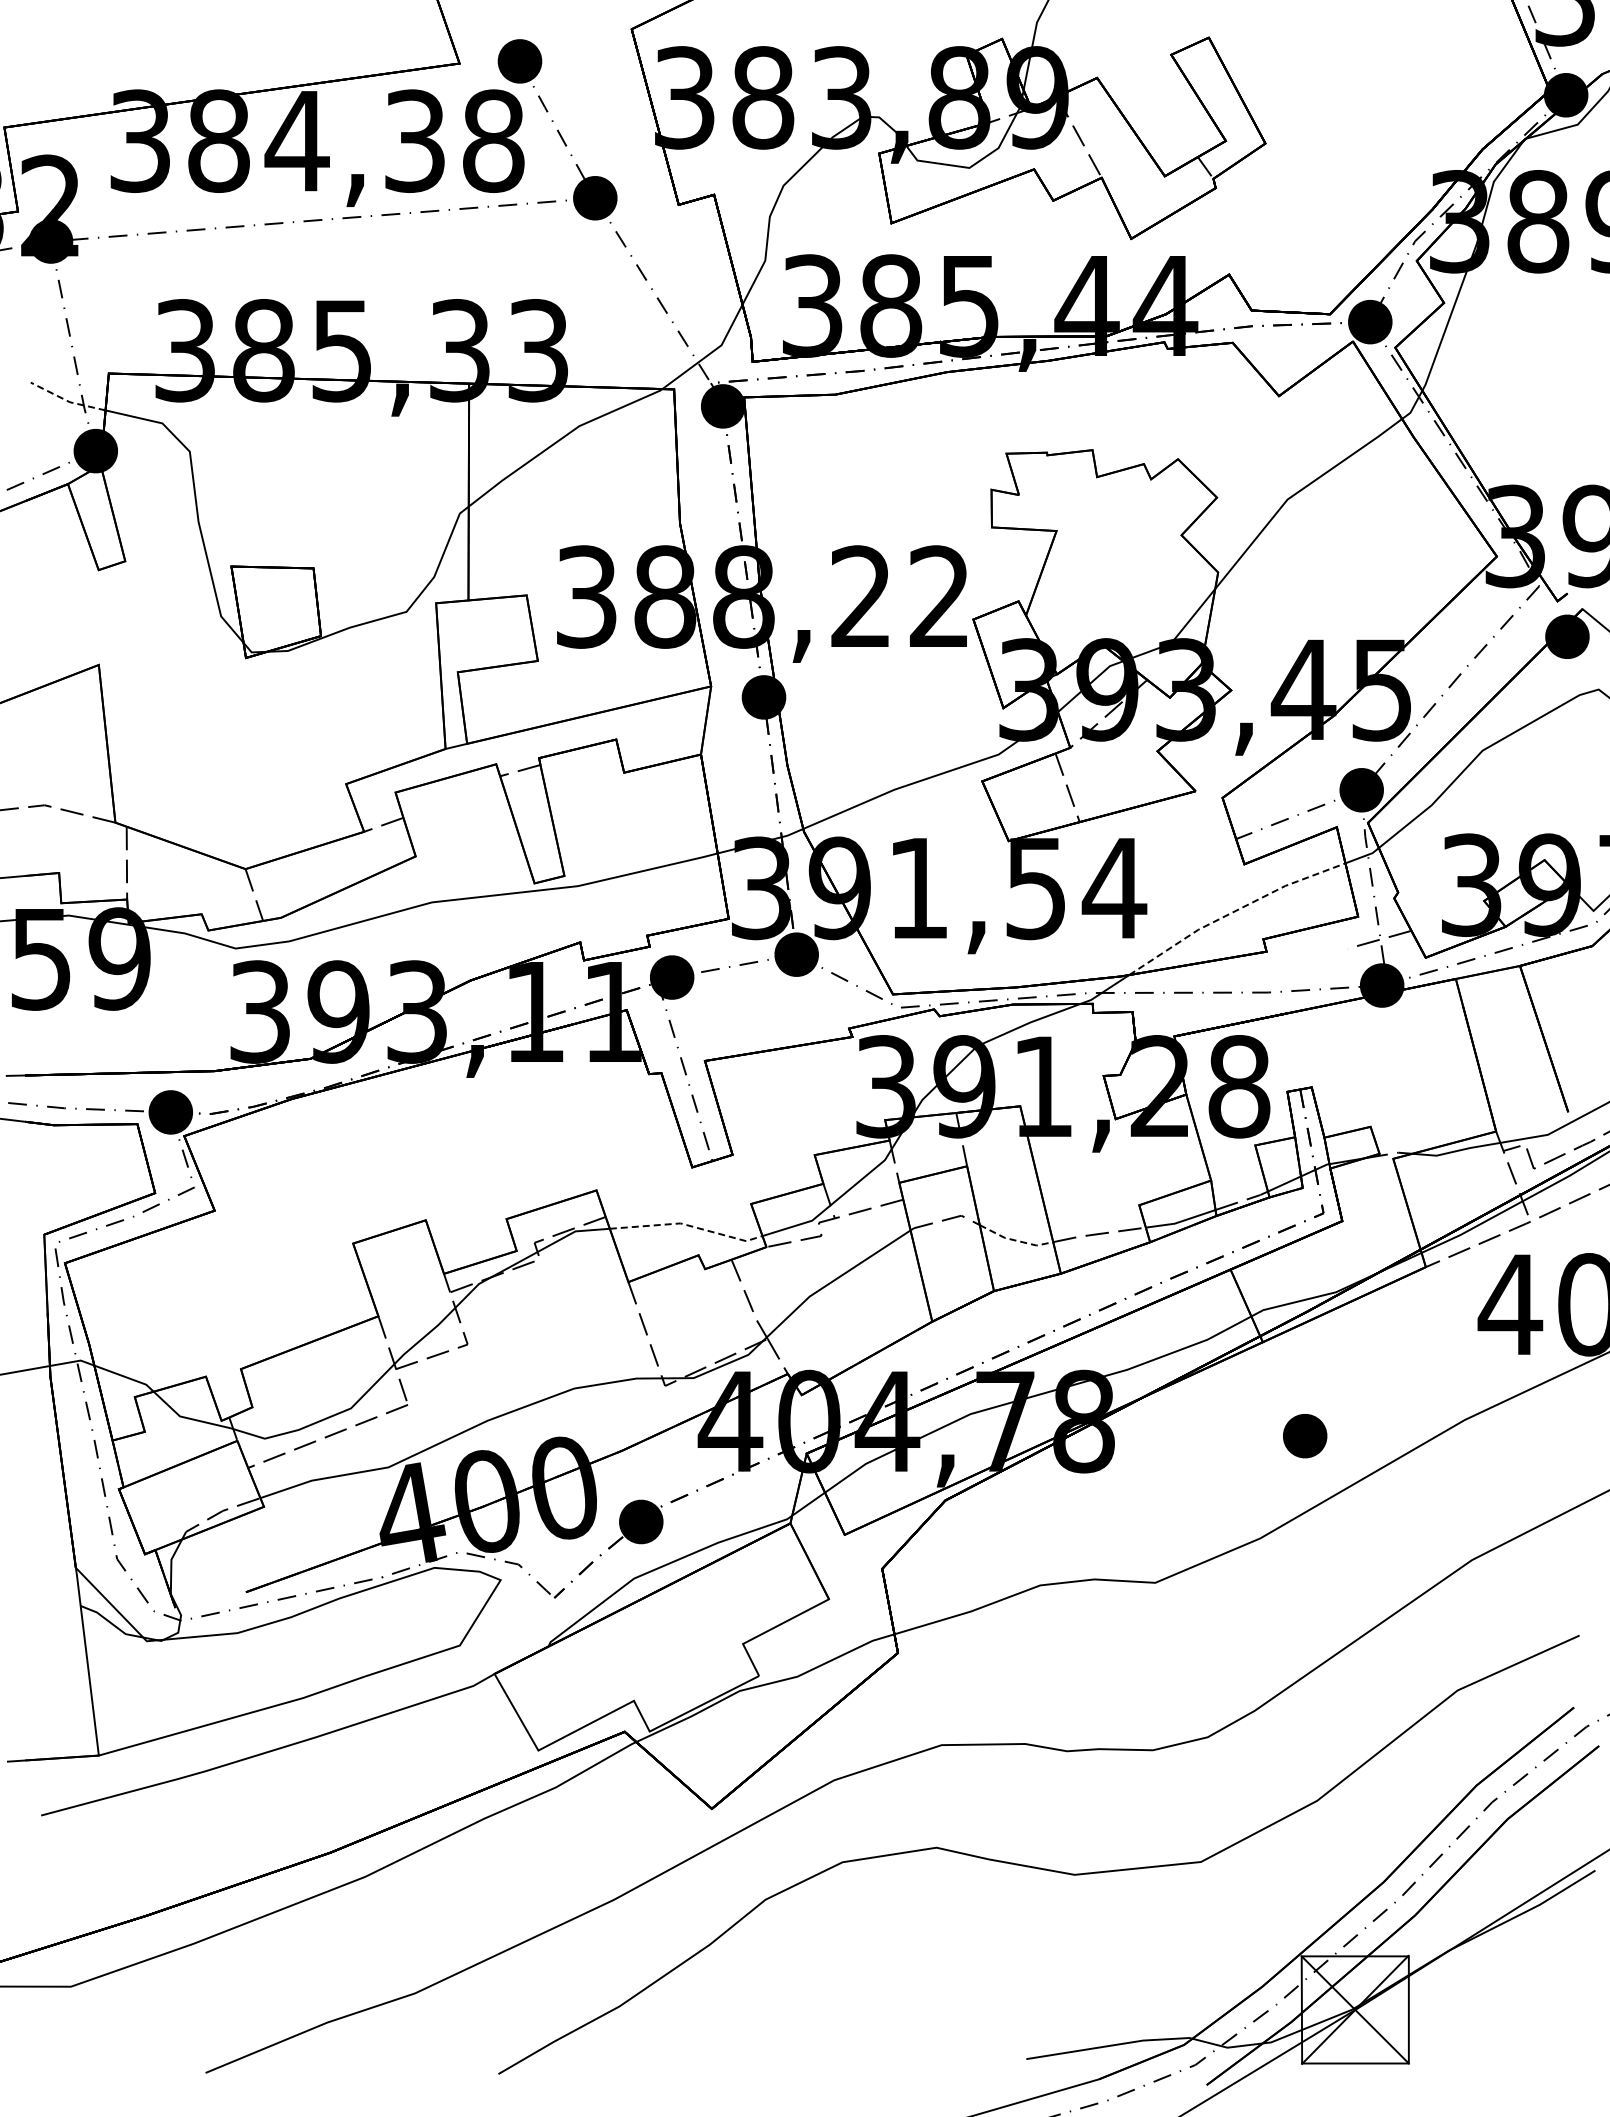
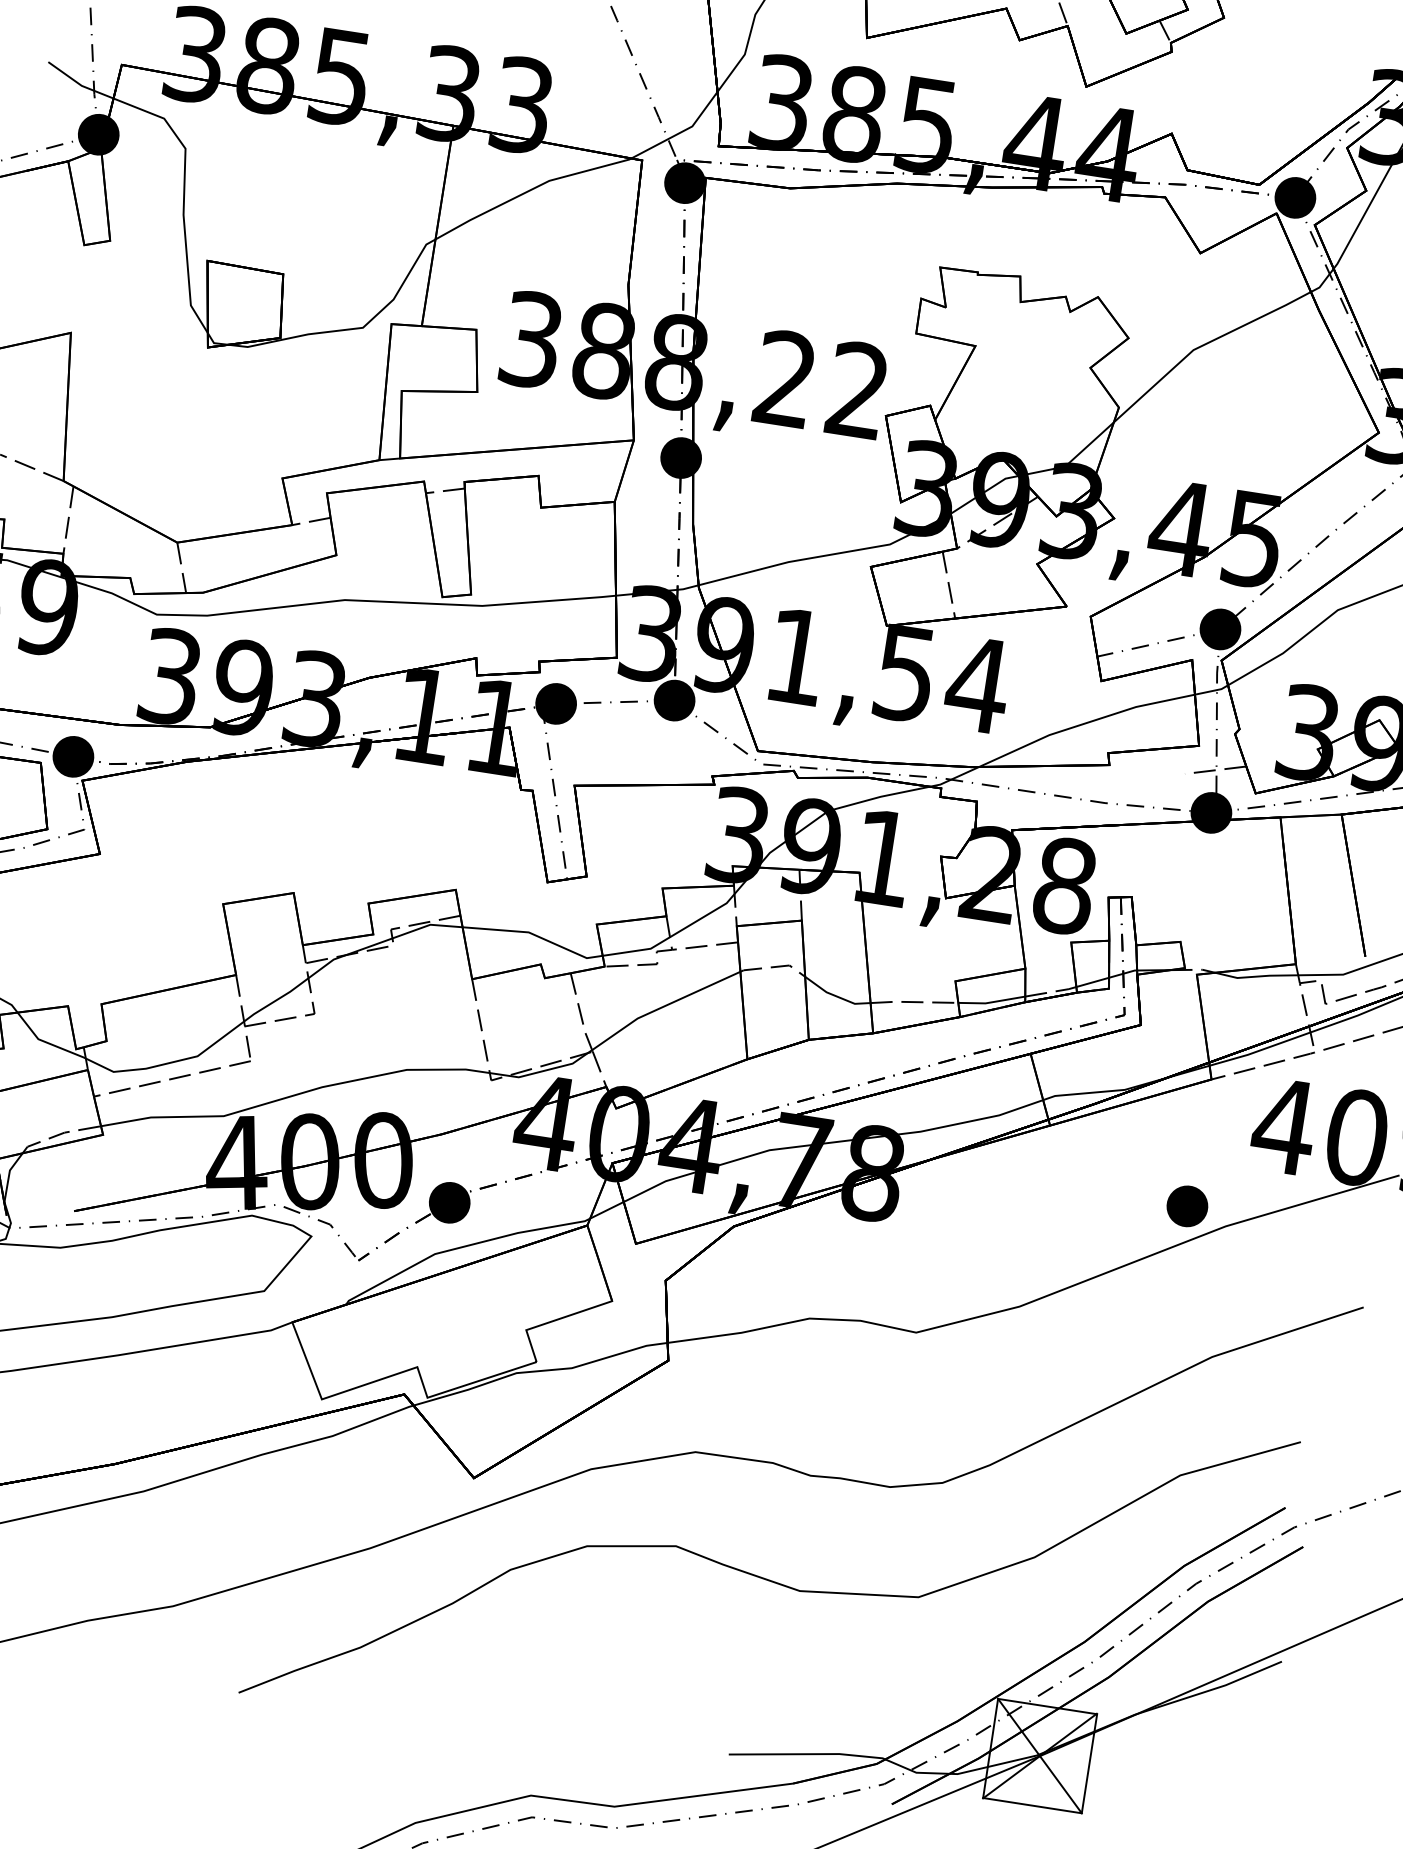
line: (67, 400) -> (79, 83), dashed -> solid
line: (1233, 911) -> (1084, 723), dashed -> solid
line: (688, 1225) -> (535, 935), dashed -> solid
line: (1015, 1240) -> (835, 996), dashed -> solid
part: (1305, 1436) -> (1187, 1206), moved

